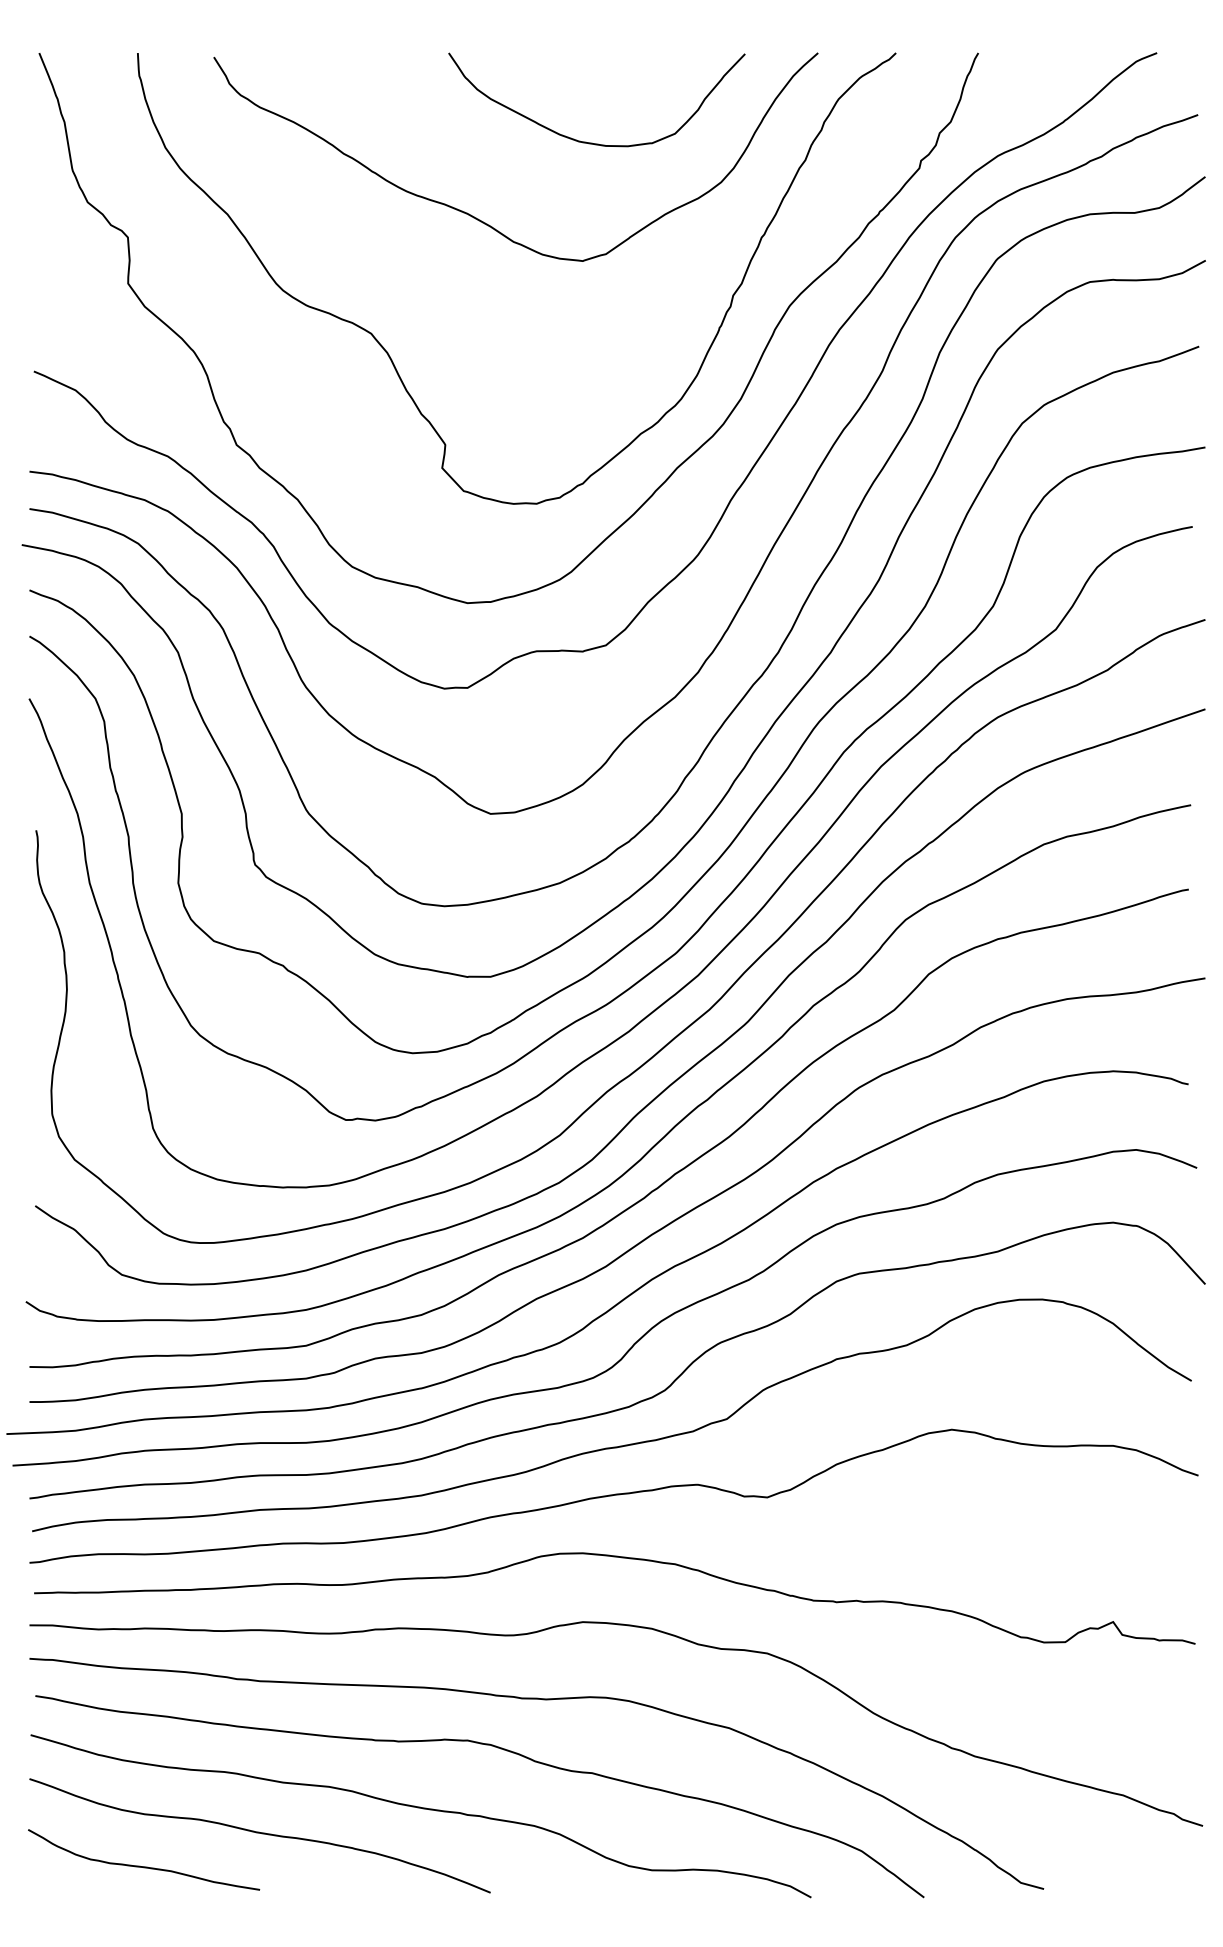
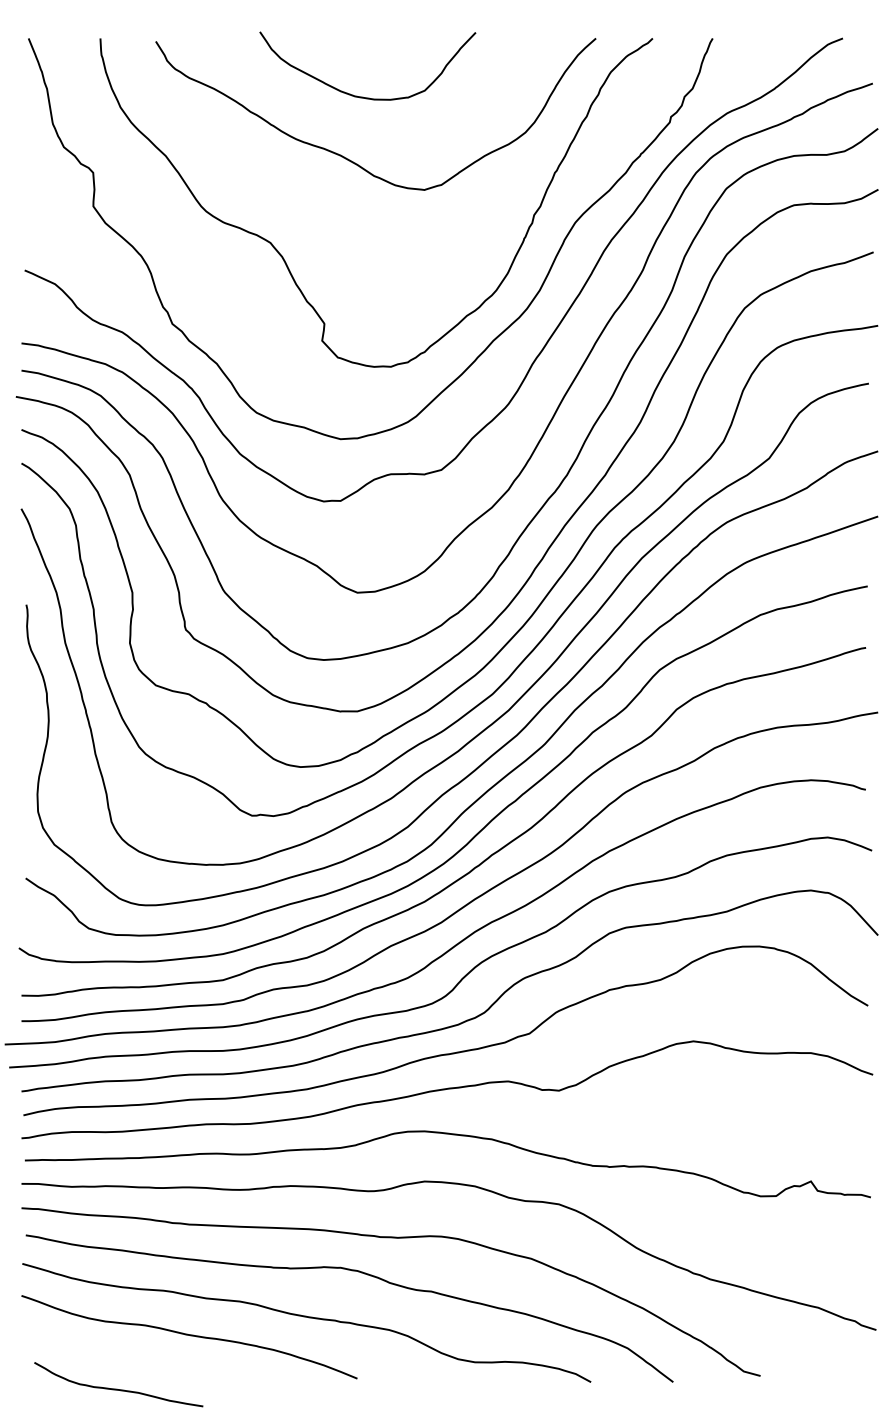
curve: (586, 141) -> (360, 96), moved
curve: (144, 1866) -> (119, 1389), moved

